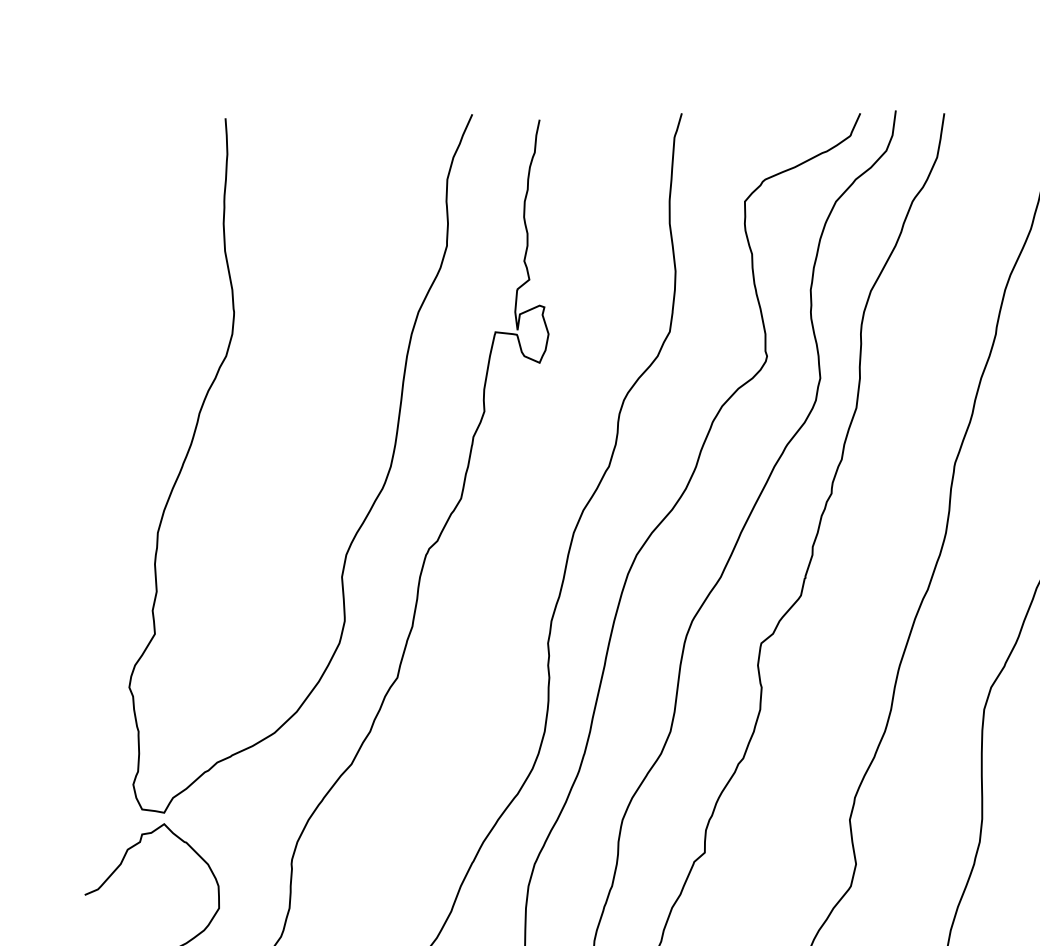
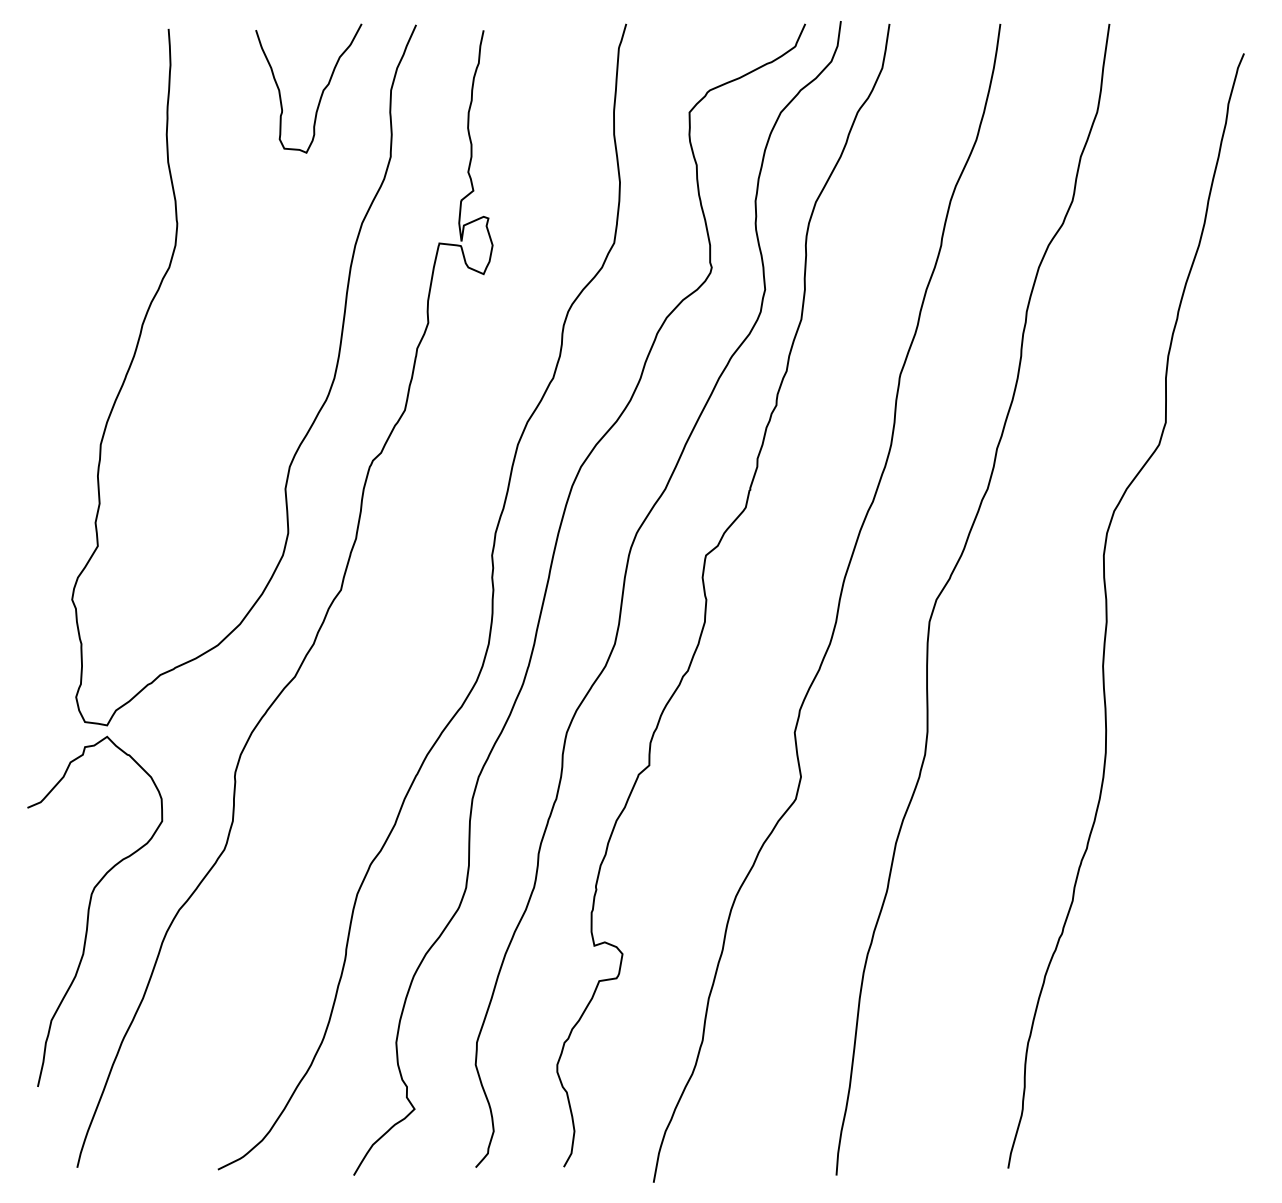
curve: (377, 181) -> (321, 92), added

